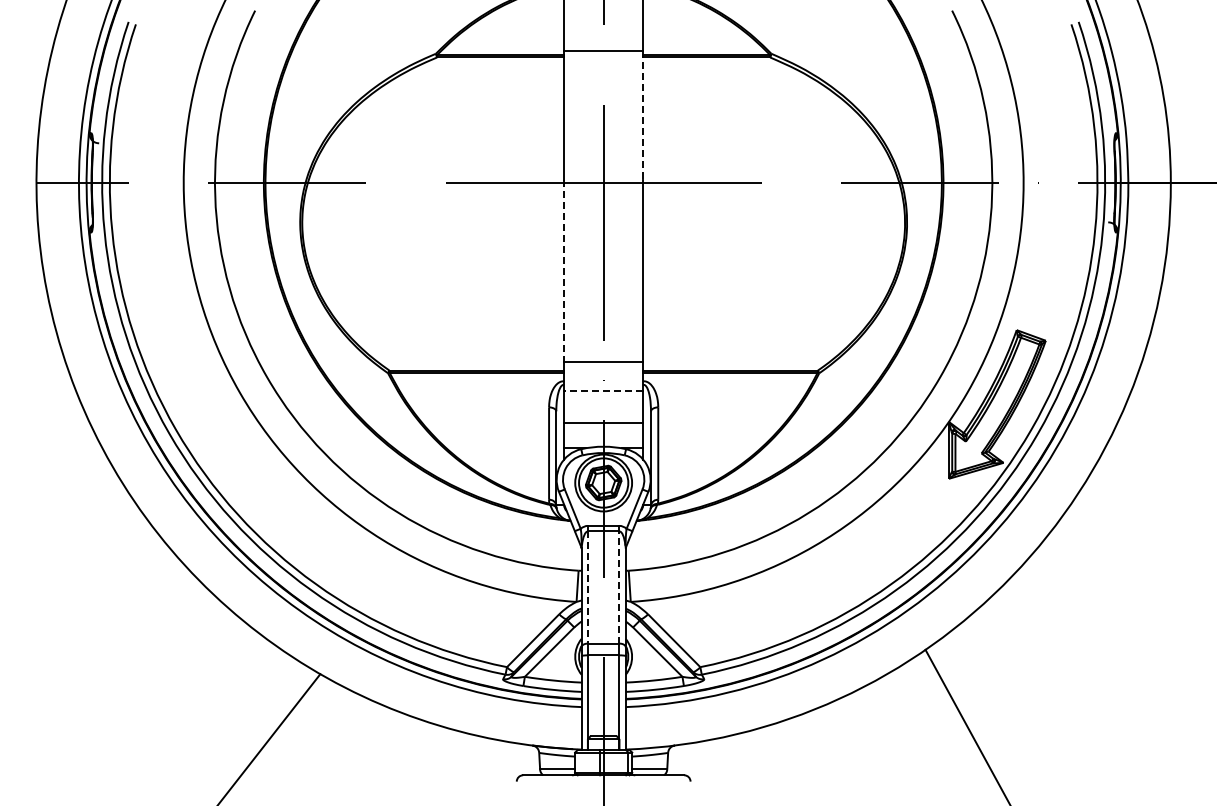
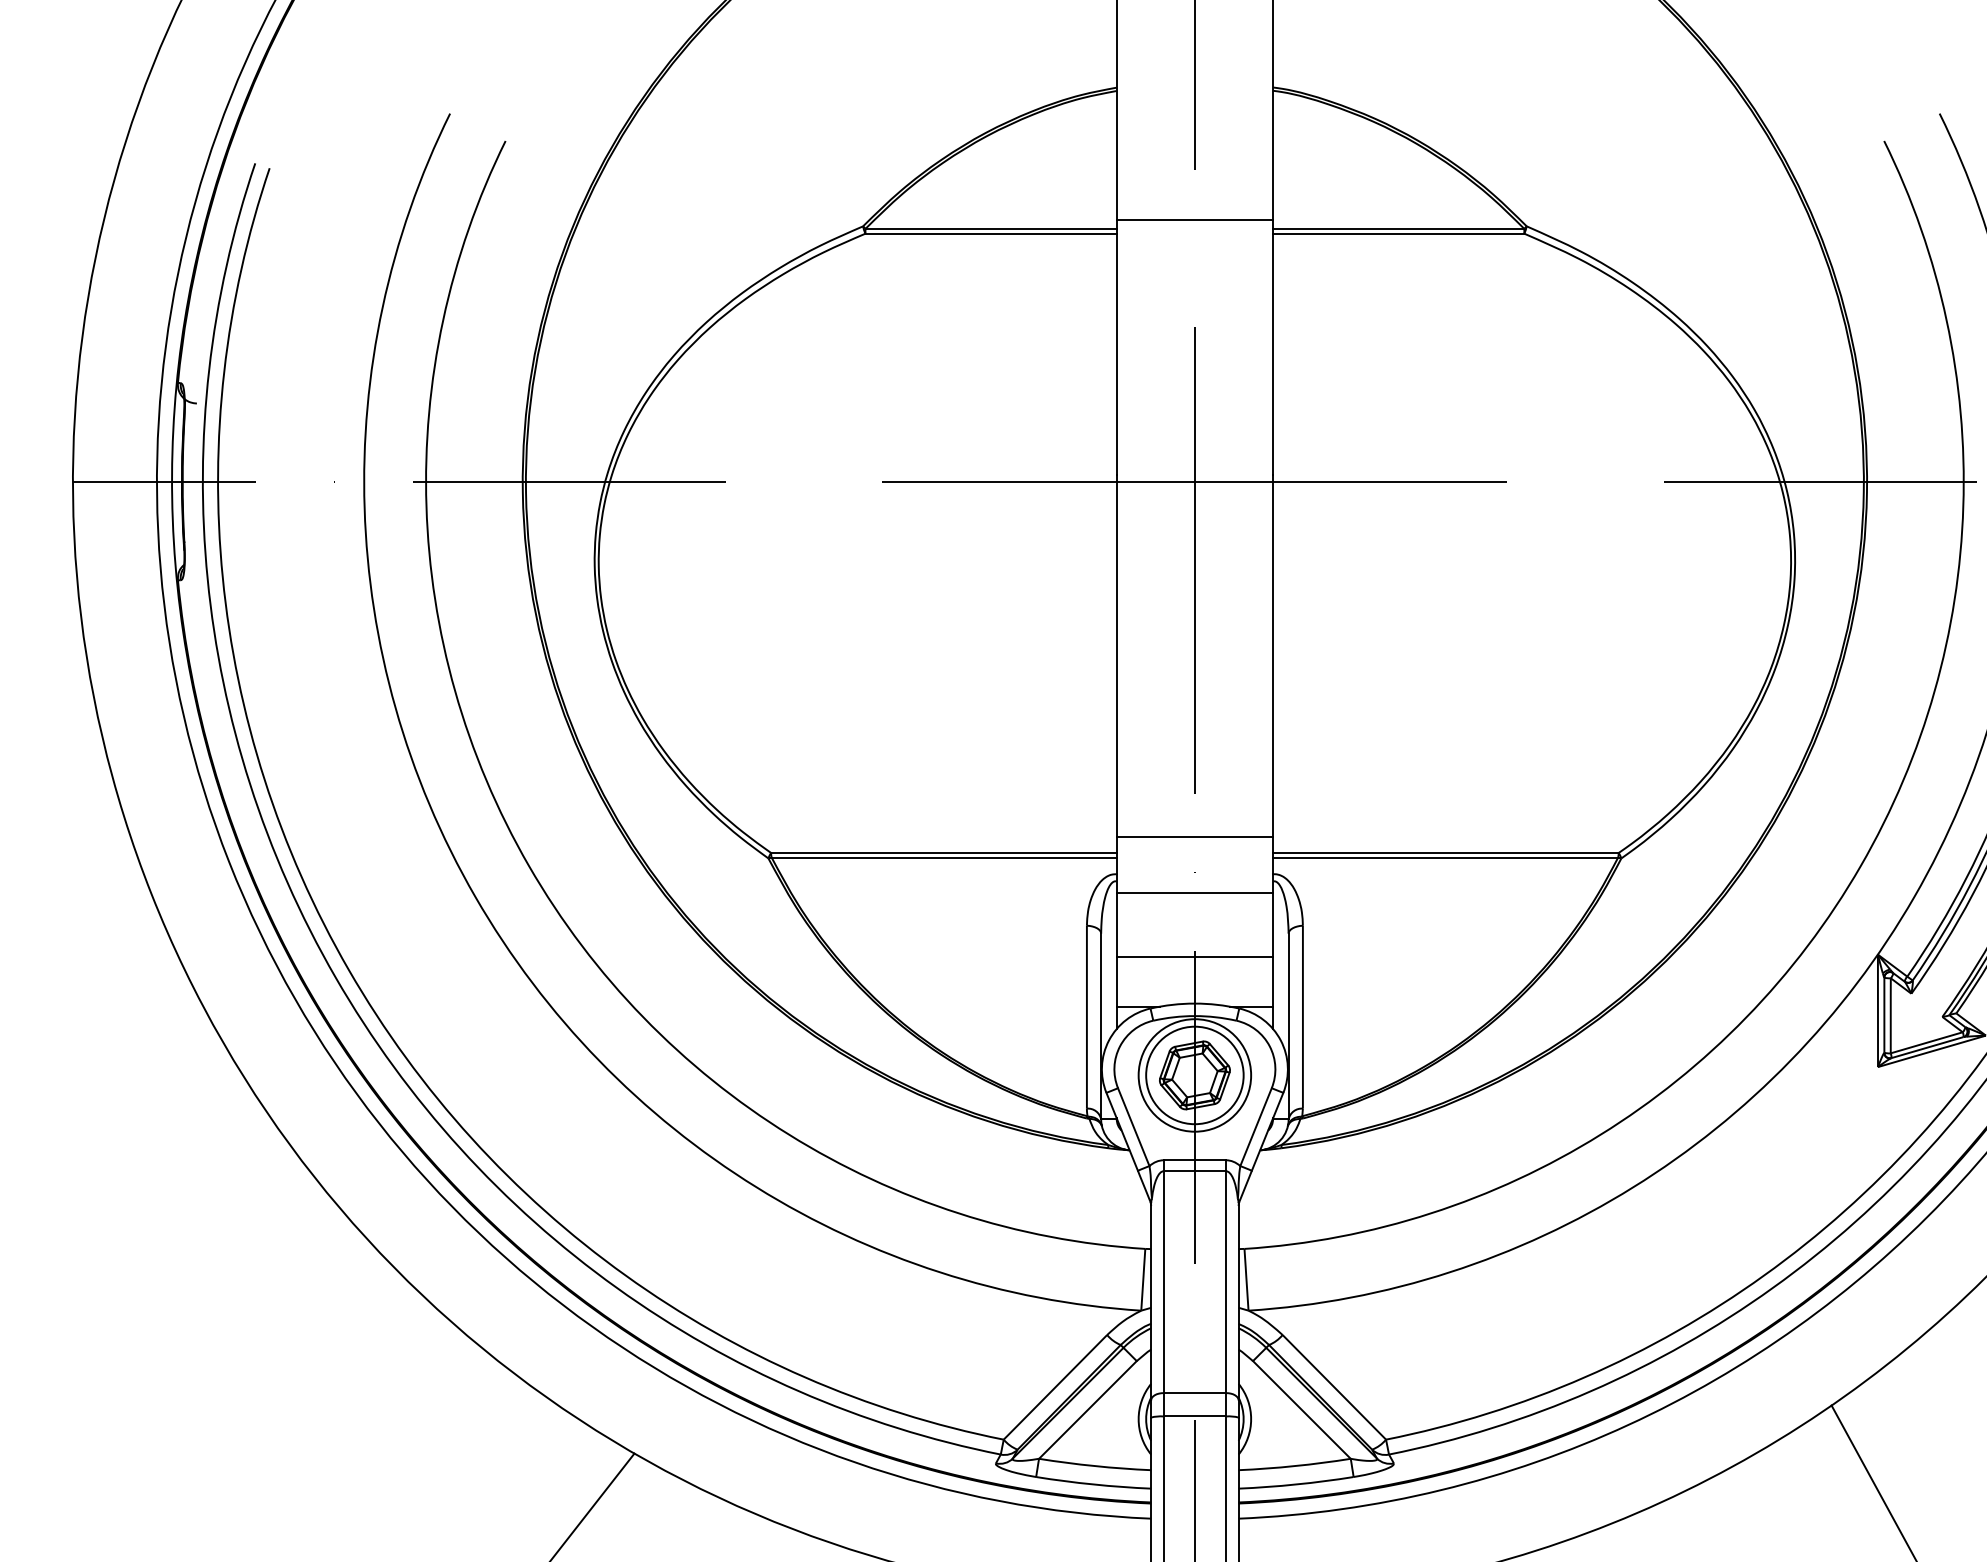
line: (643, 115) -> (1273, 348), dashed -> solid
line: (564, 271) -> (1117, 657), dashed -> solid
line: (603, 390) -> (1194, 892), dashed -> solid
line: (619, 587) -> (1226, 1282), dashed -> solid
line: (587, 588) -> (1162, 1284), dashed -> solid

